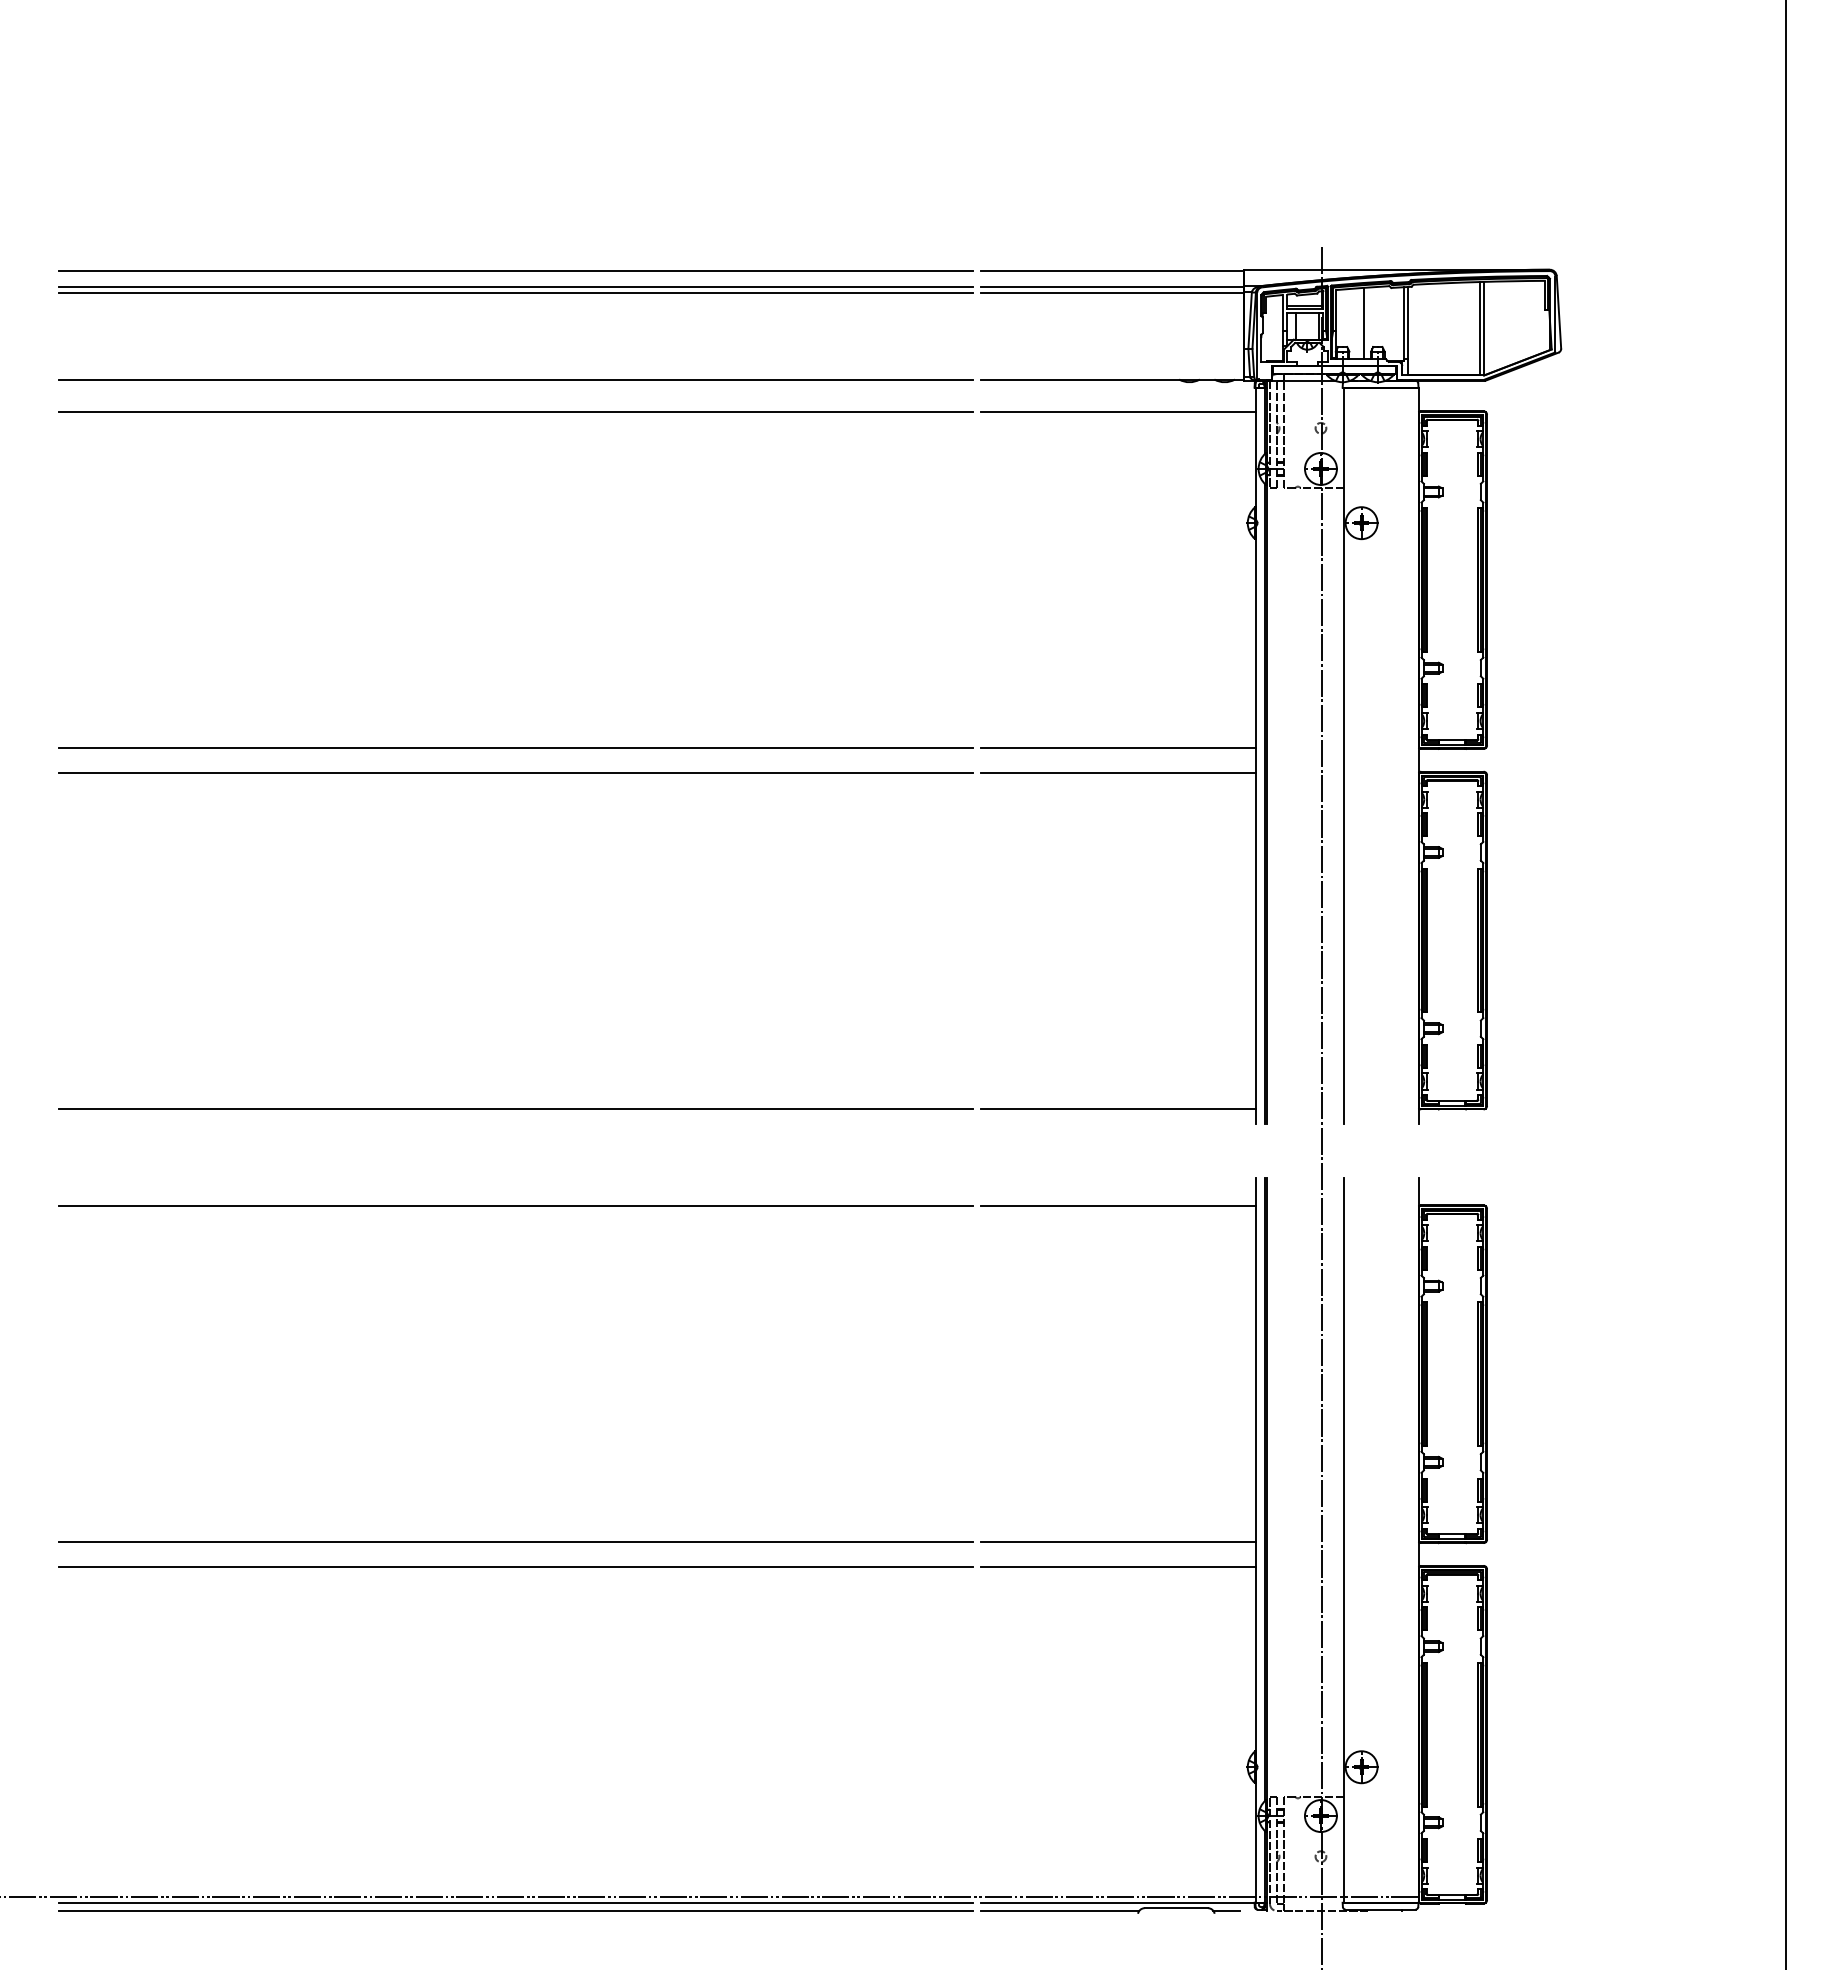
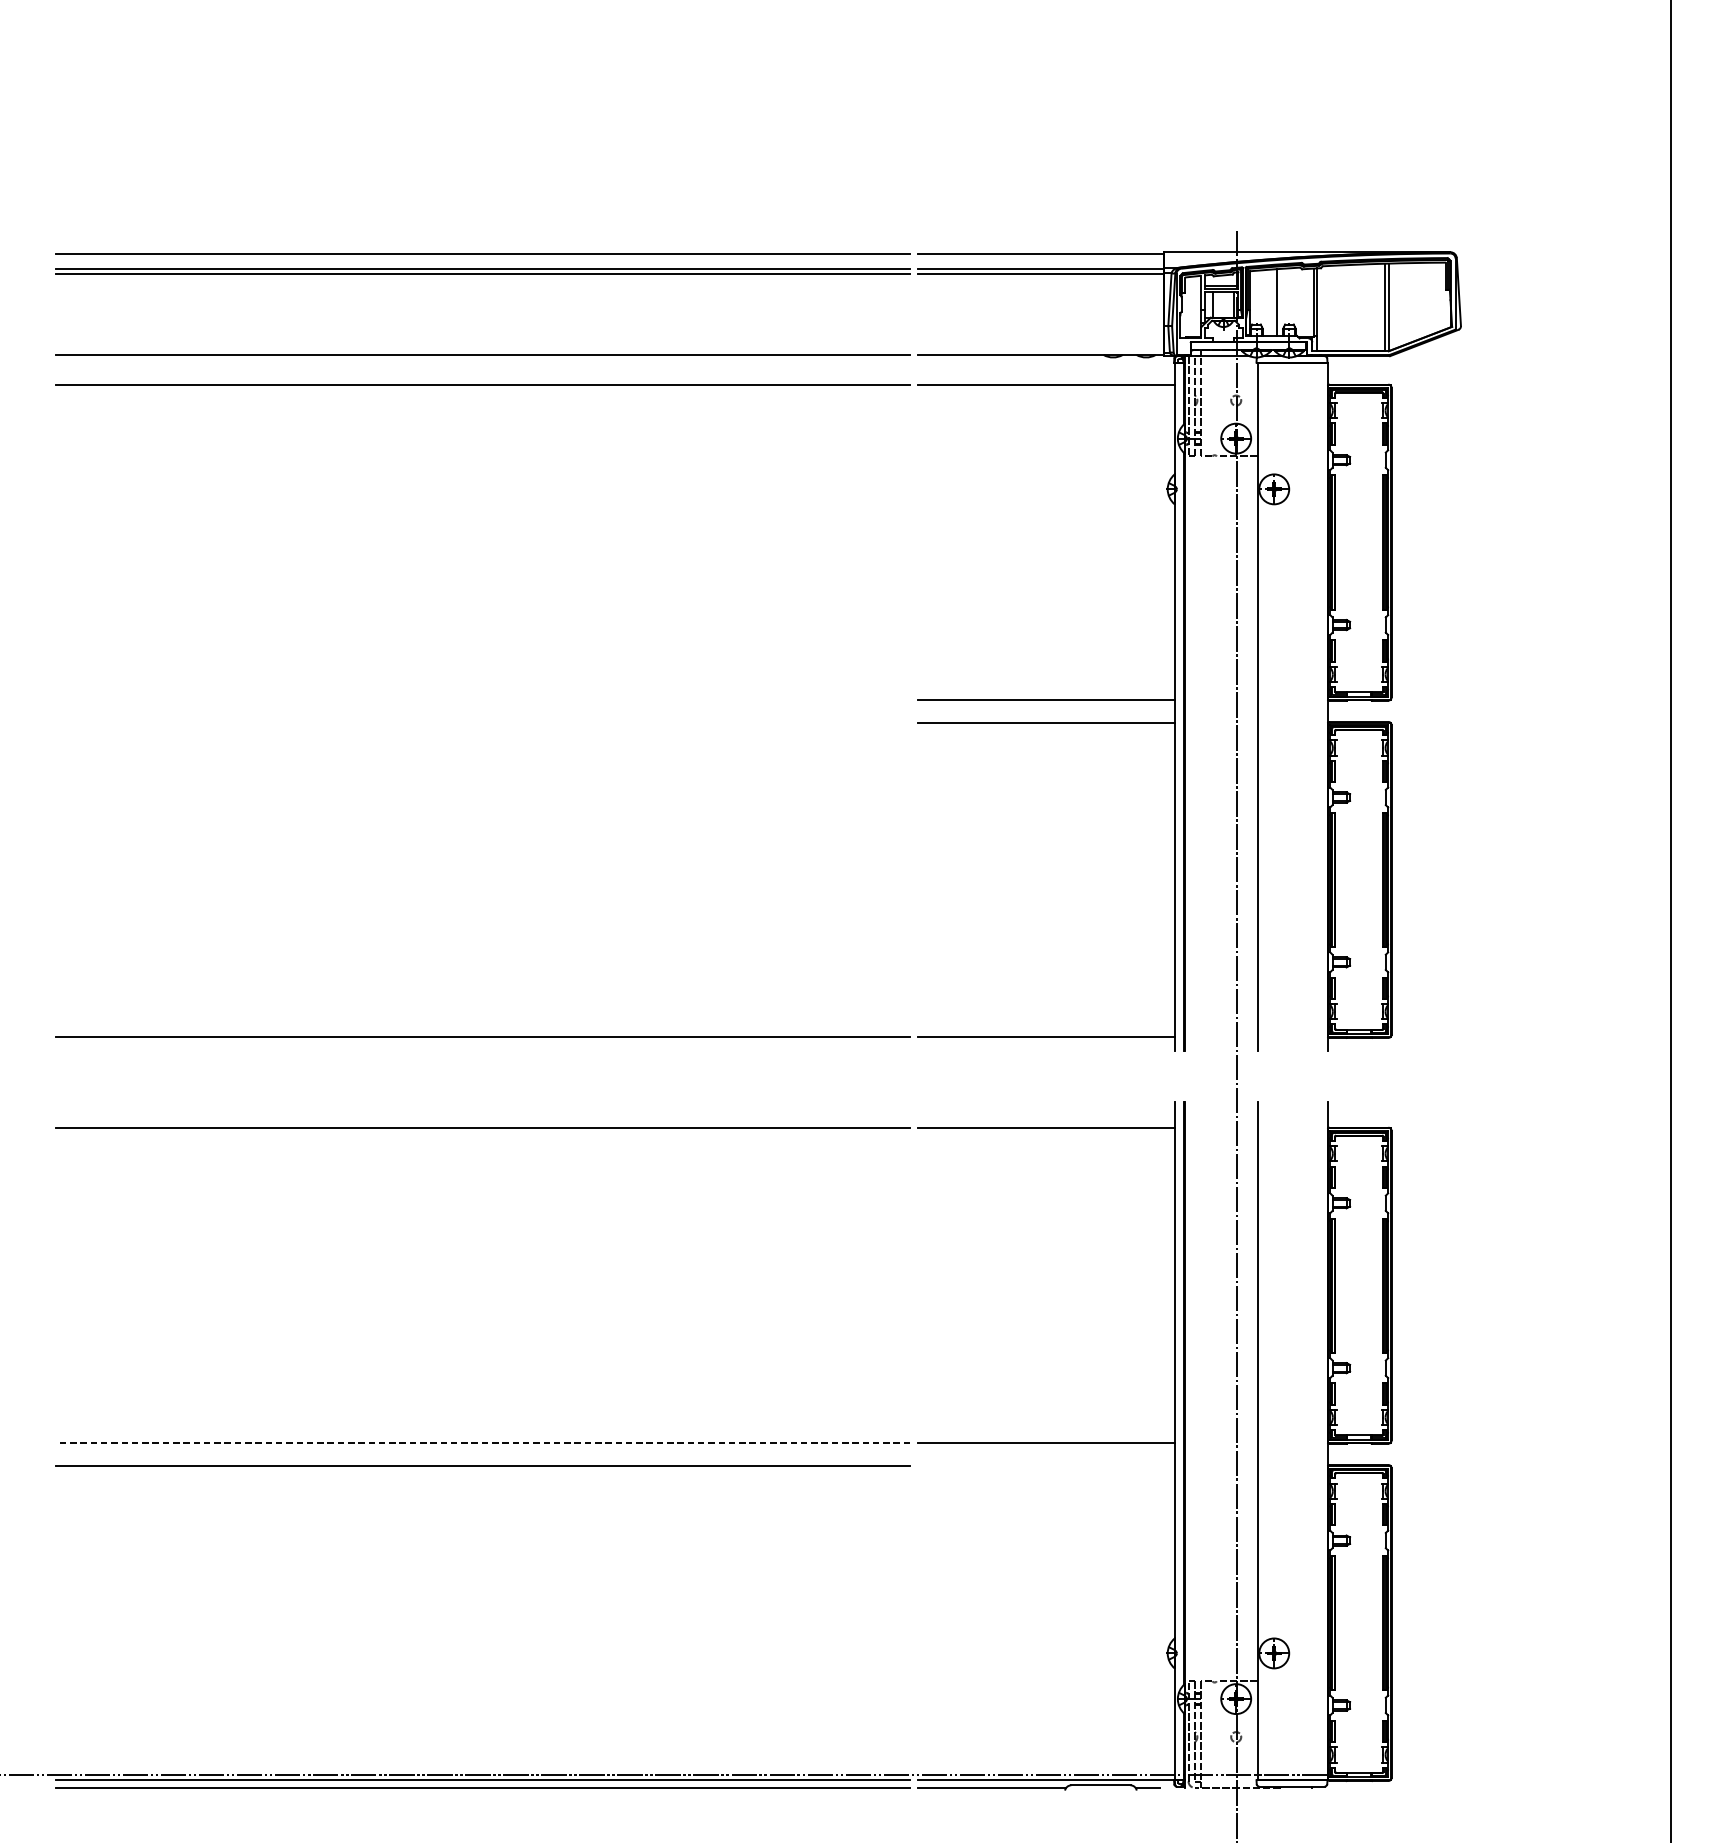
line: (515, 748) -> (482, 700), removed
line: (515, 772) -> (482, 722), removed
line: (515, 1542) -> (482, 1443), solid -> dashed
line: (1117, 1566) -> (1045, 1465), removed

